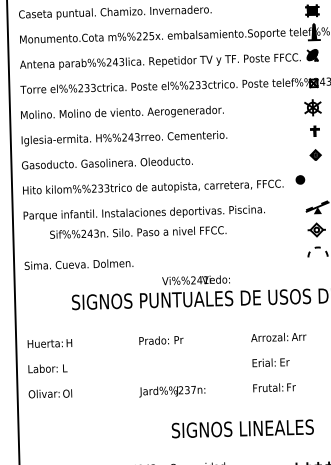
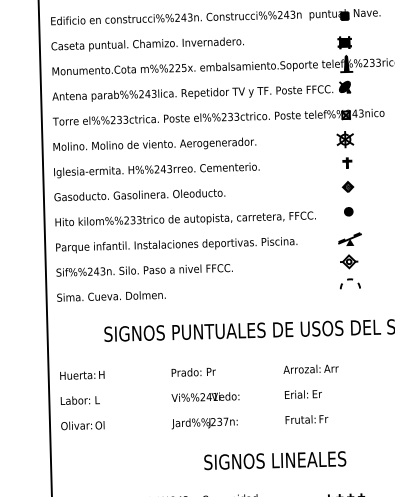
part: (300, 179) -> (348, 211), moved
text: (138, 232) -> (144, 270), moved
text: (196, 279) -> (205, 396), moved

